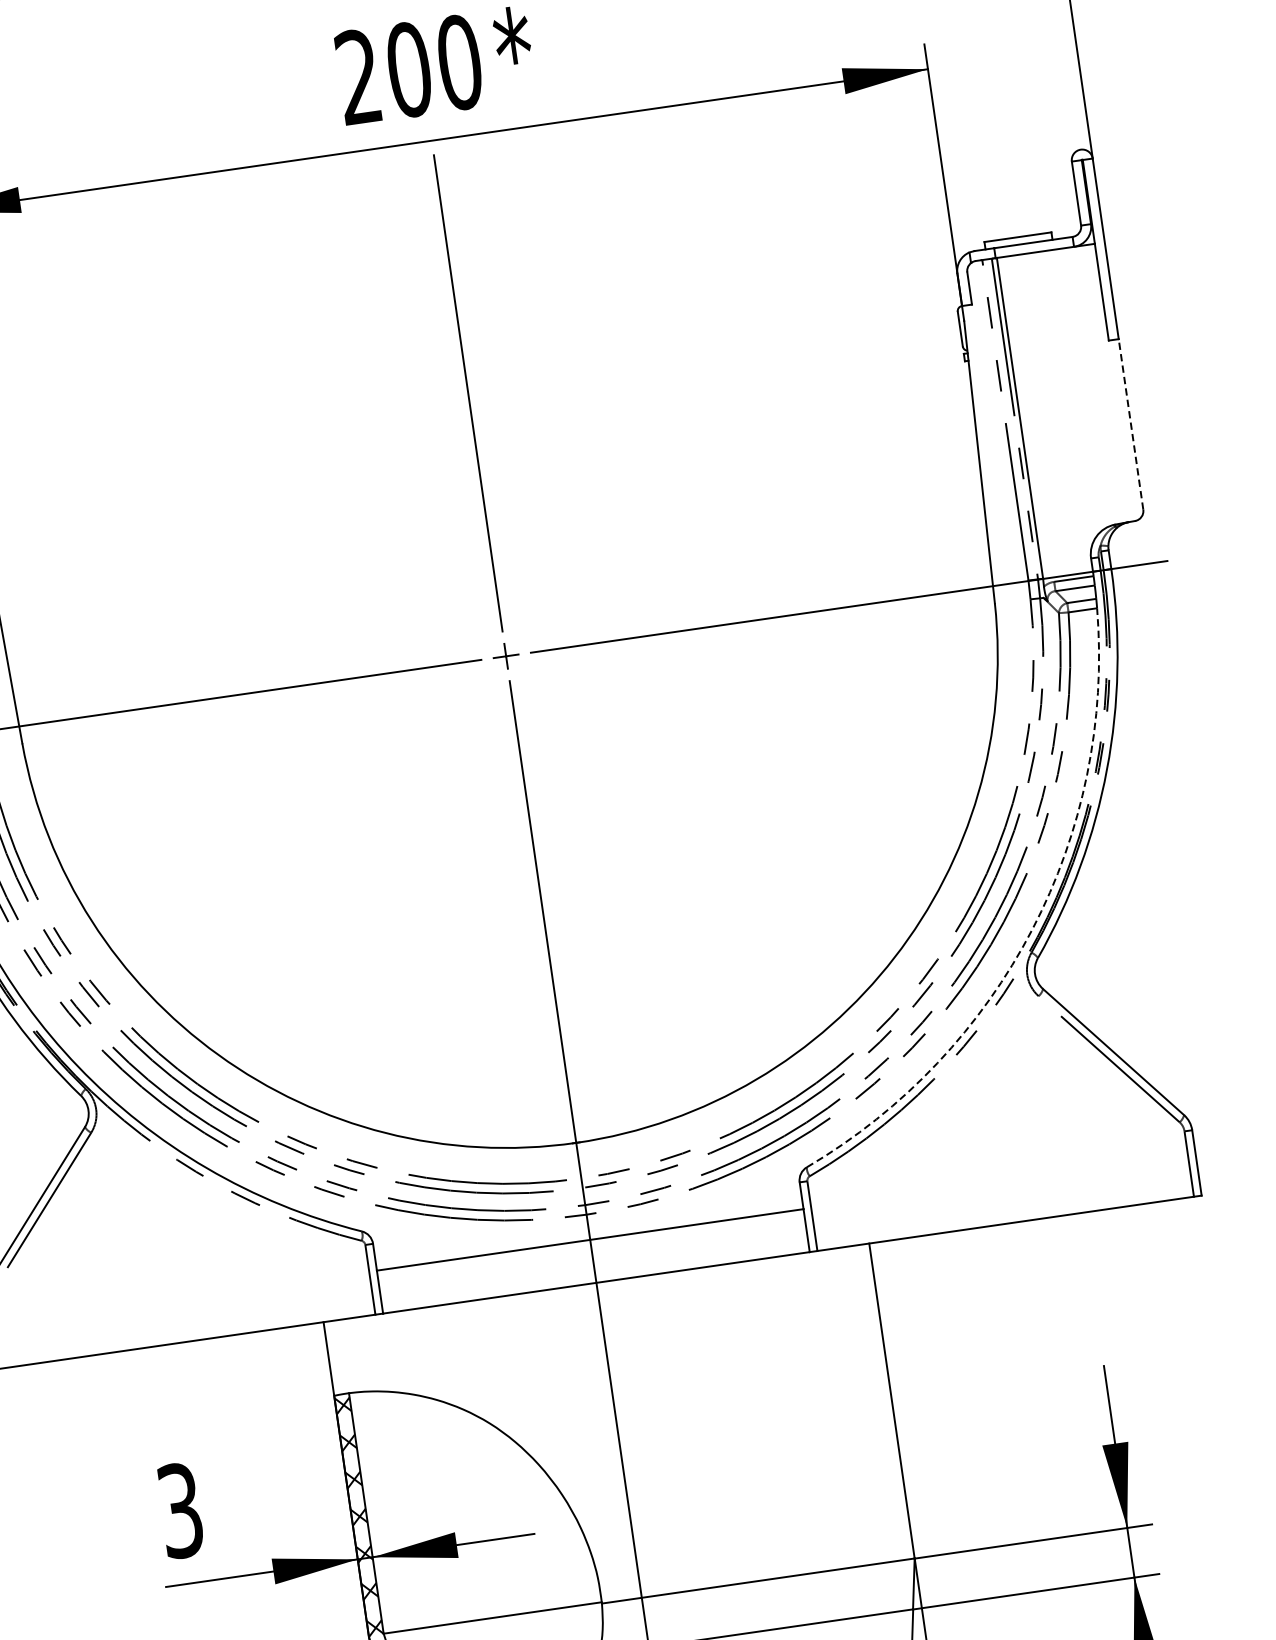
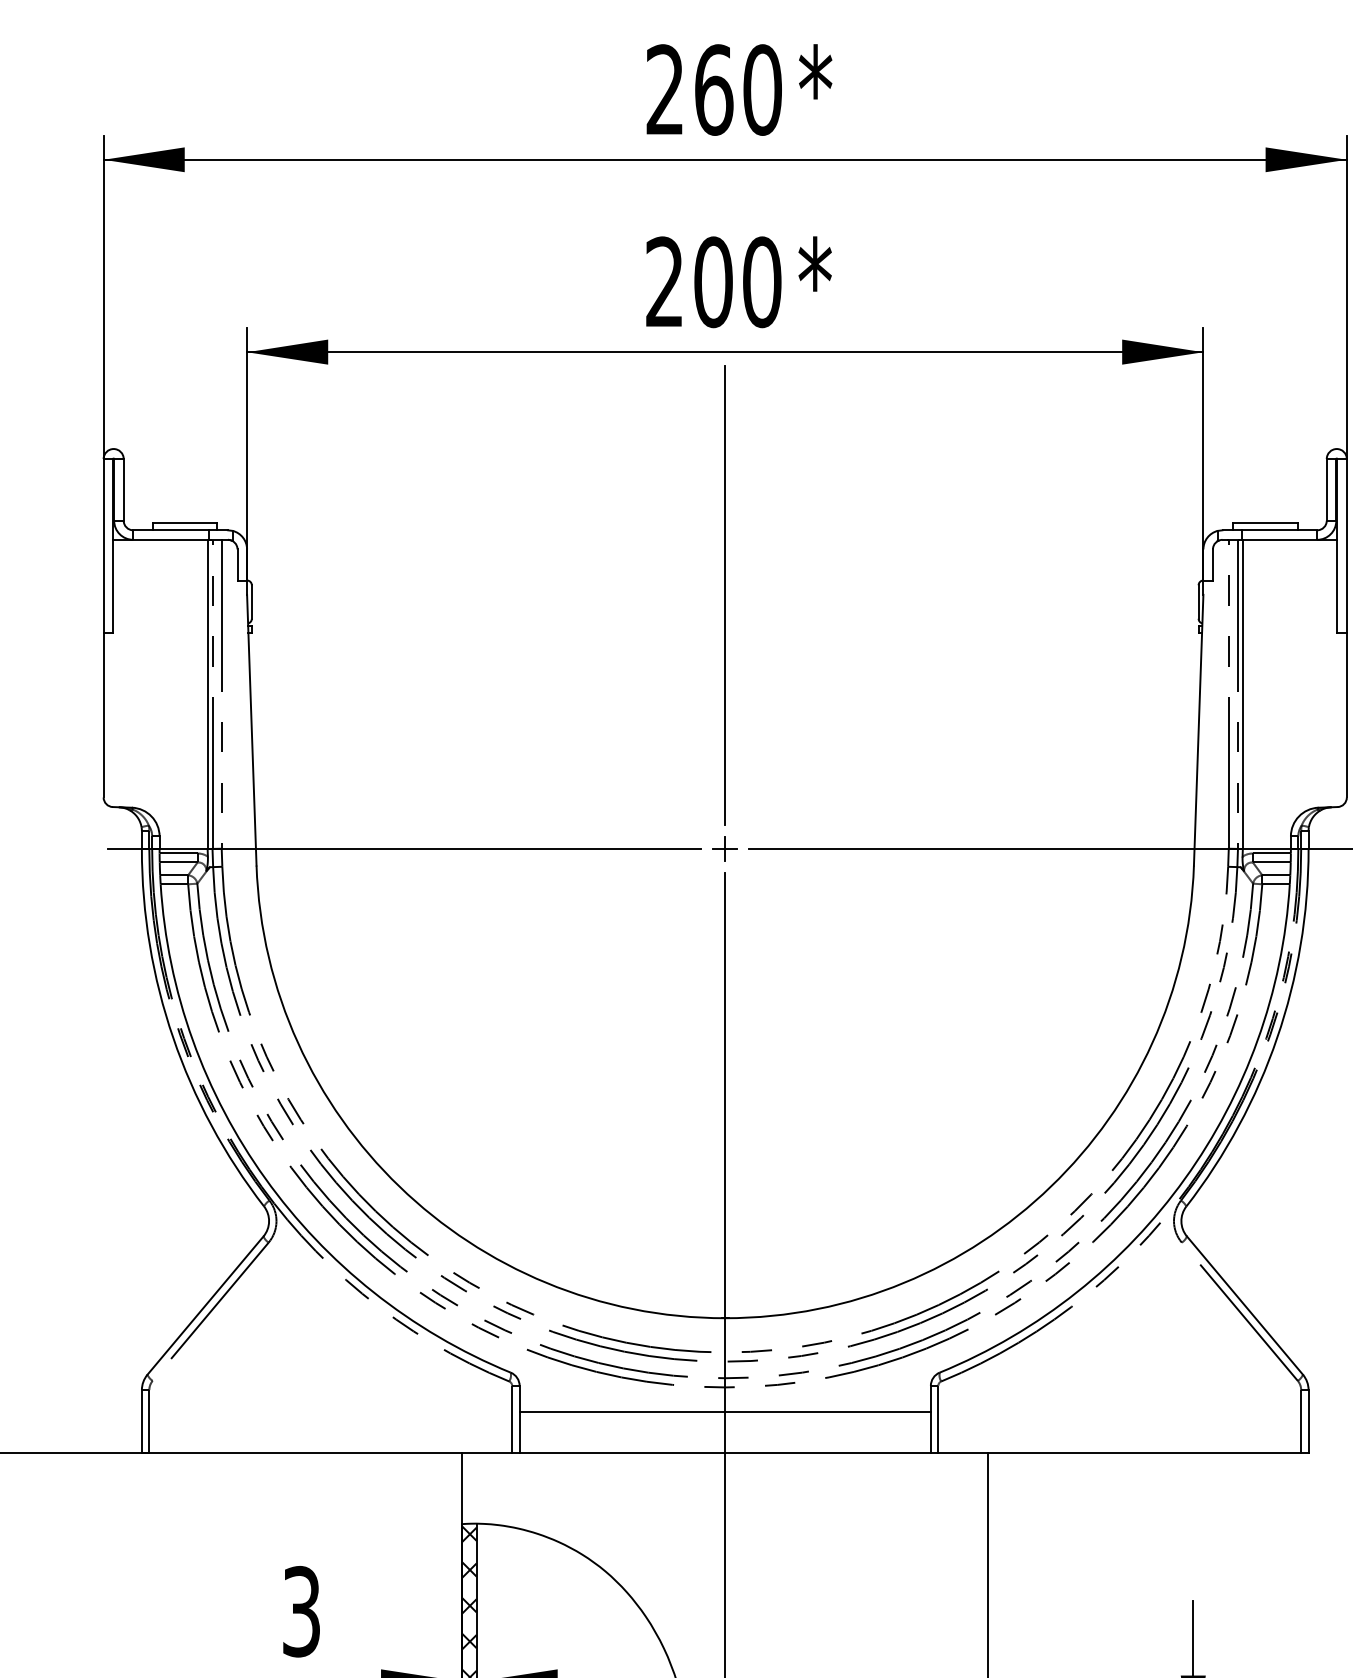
line: (1130, 423) -> (1346, 714), dashed -> solid
arc: (1031, 929) -> (1184, 1178), dashed -> solid

